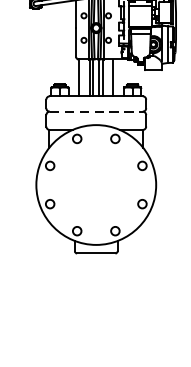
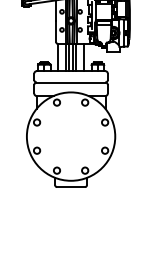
line: (96, 111) -> (71, 82), dashed -> solid

